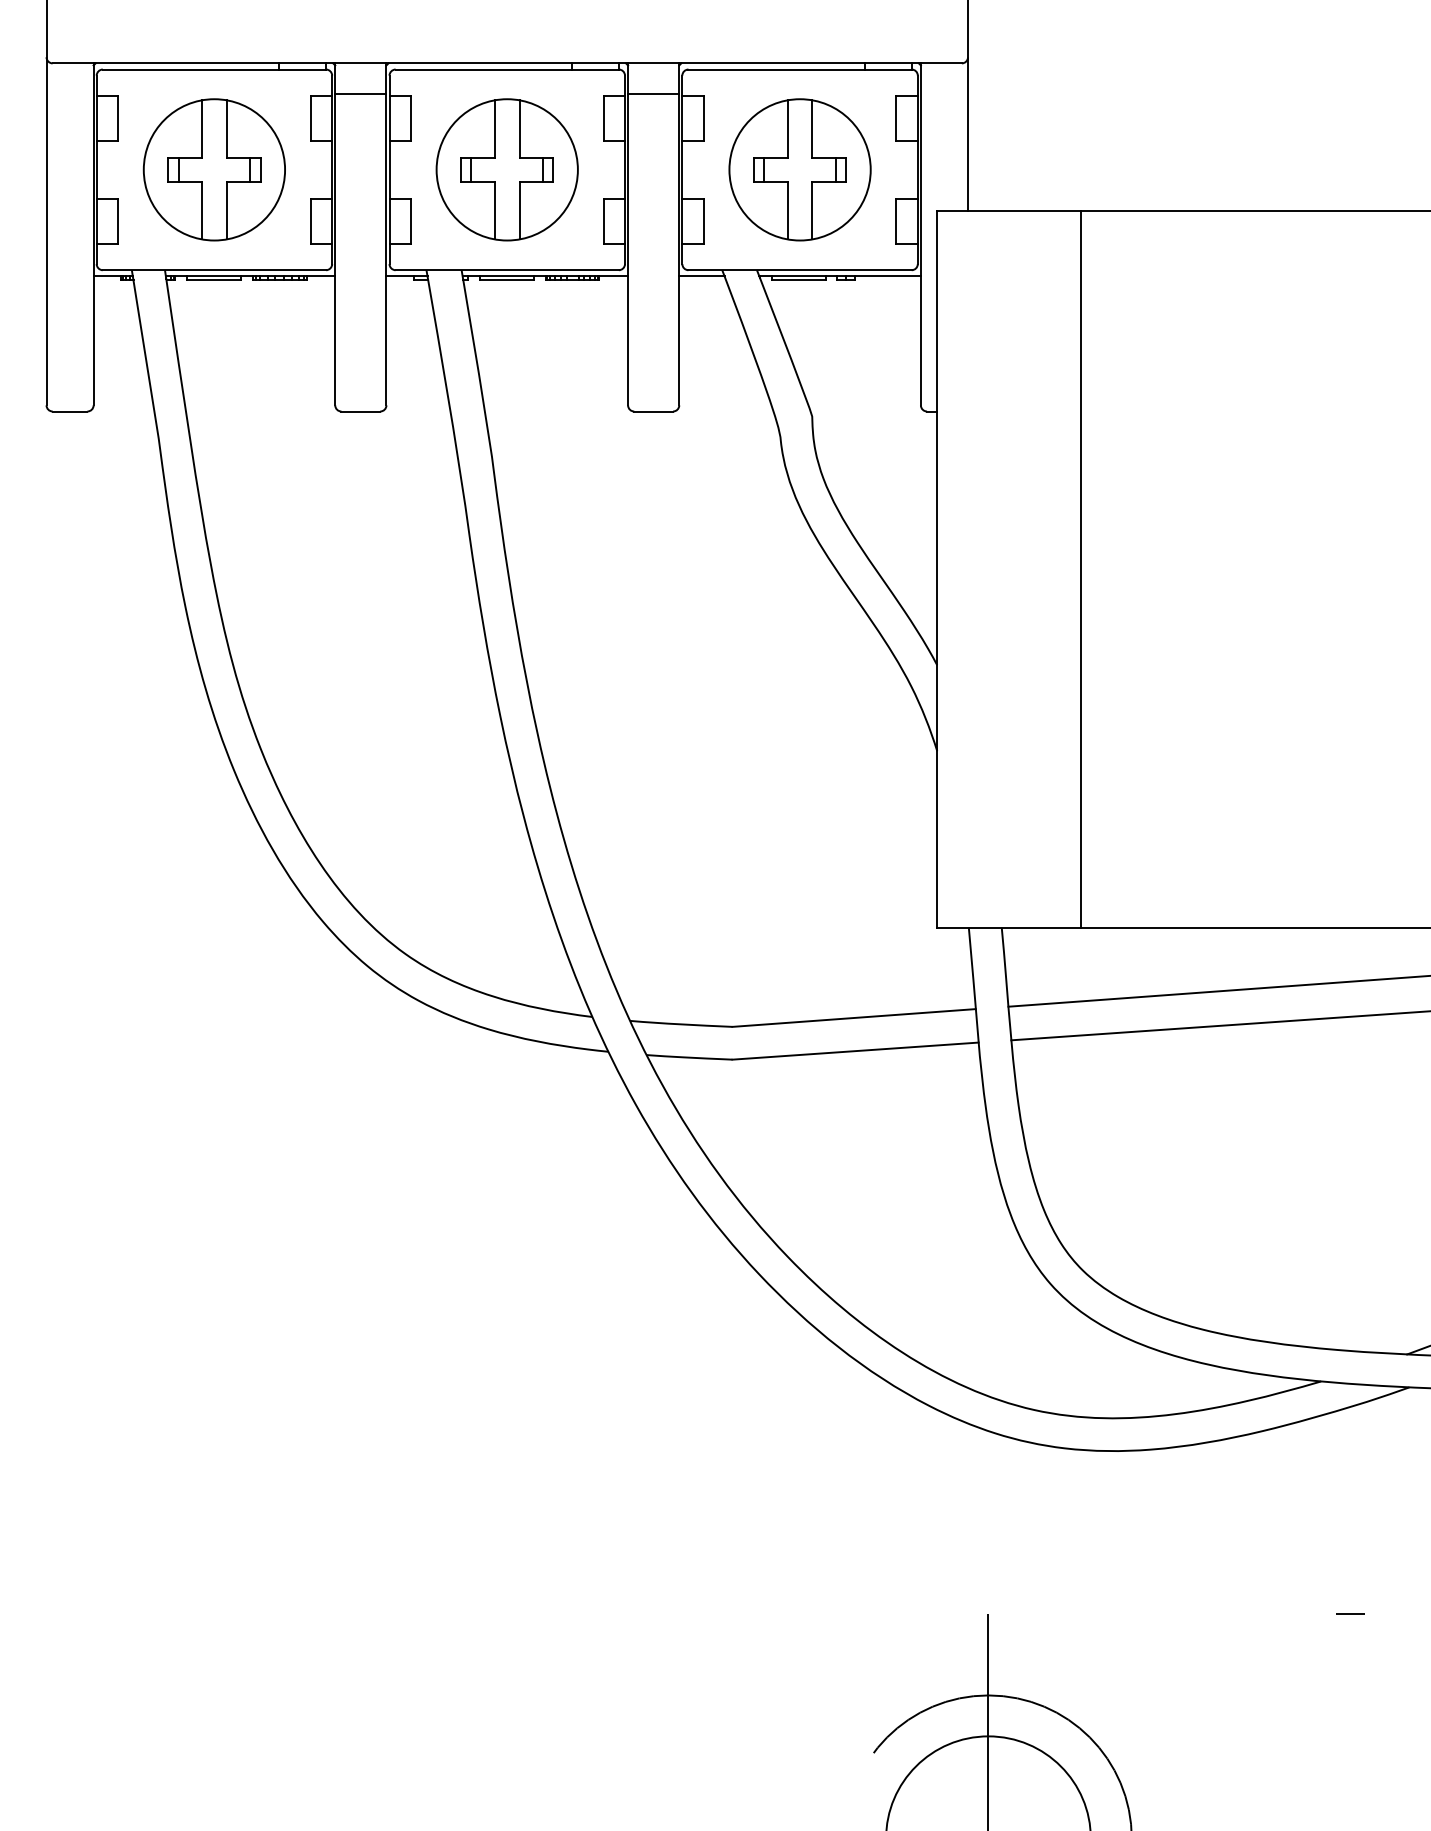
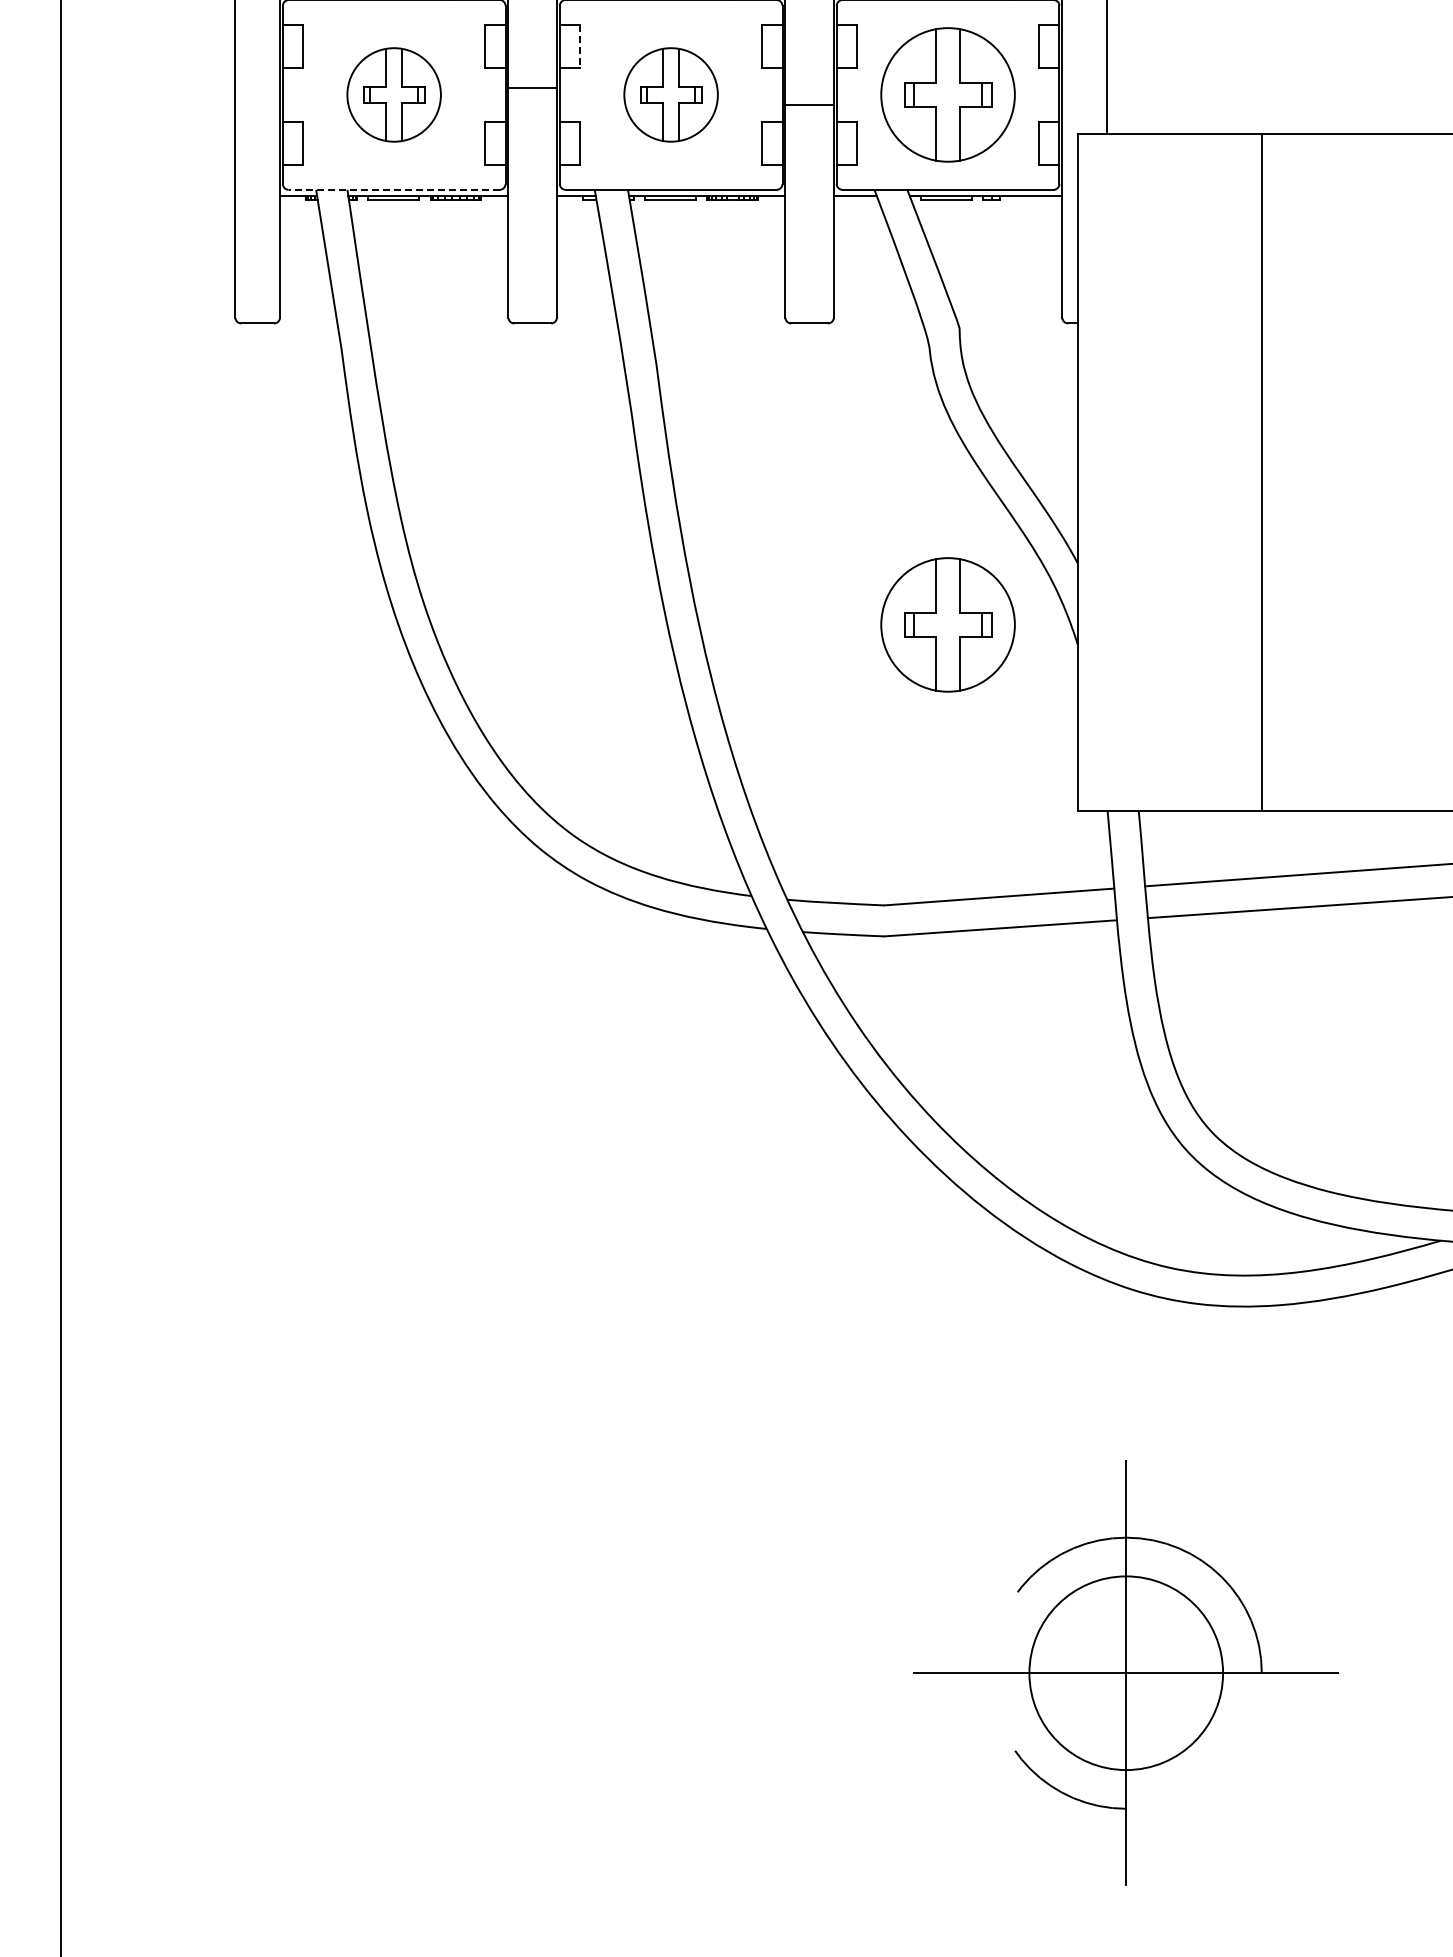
line: (360, 94) -> (532, 88), moved
line: (653, 94) -> (809, 105), moved
line: (411, 119) -> (580, 47), solid -> dashed
part: (213, 169) -> (393, 94), size x0.7
part: (506, 169) -> (670, 94), size x0.7
line: (214, 269) -> (394, 189), solid -> dashed
line: (1080, 569) -> (1262, 472), moved
part: (799, 729) -> (947, 624), added

